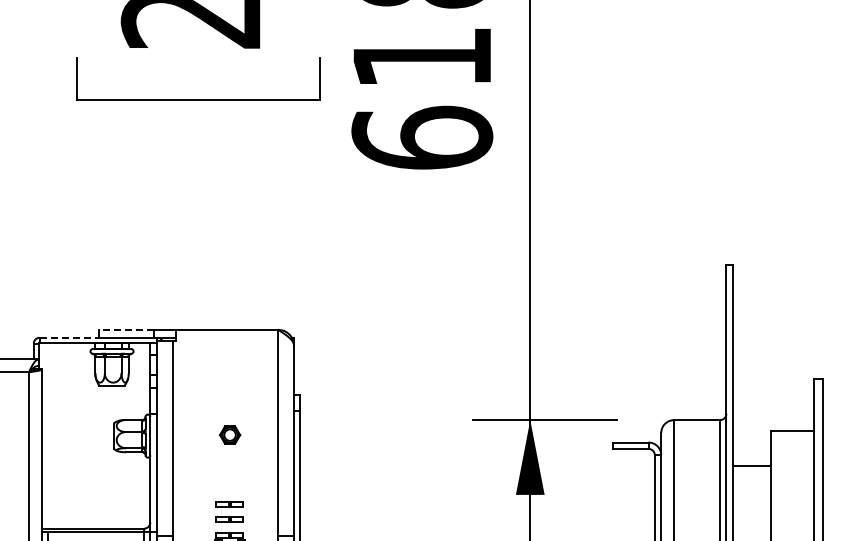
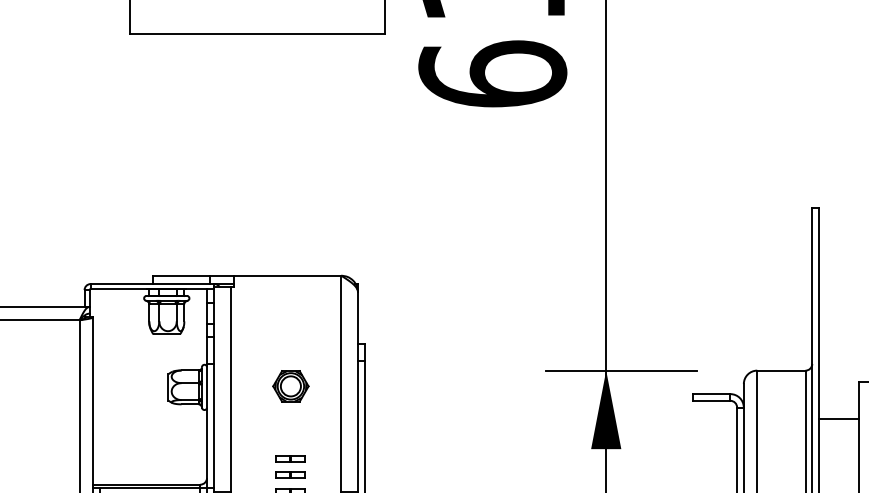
line: (125, 329) -> (180, 275), dashed -> solid
line: (69, 337) -> (122, 283), dashed -> solid
part: (229, 434) -> (290, 385), size x1.67

